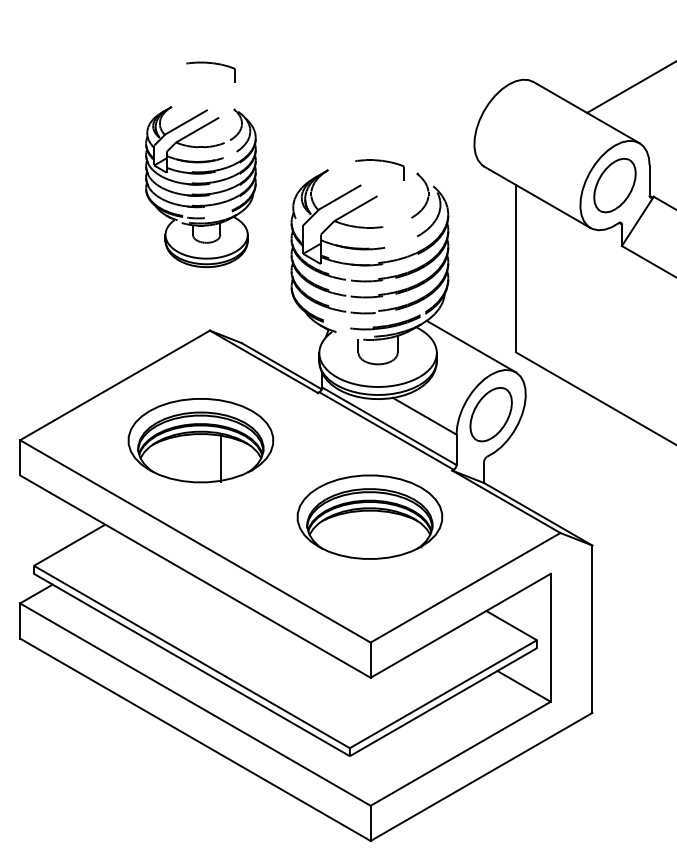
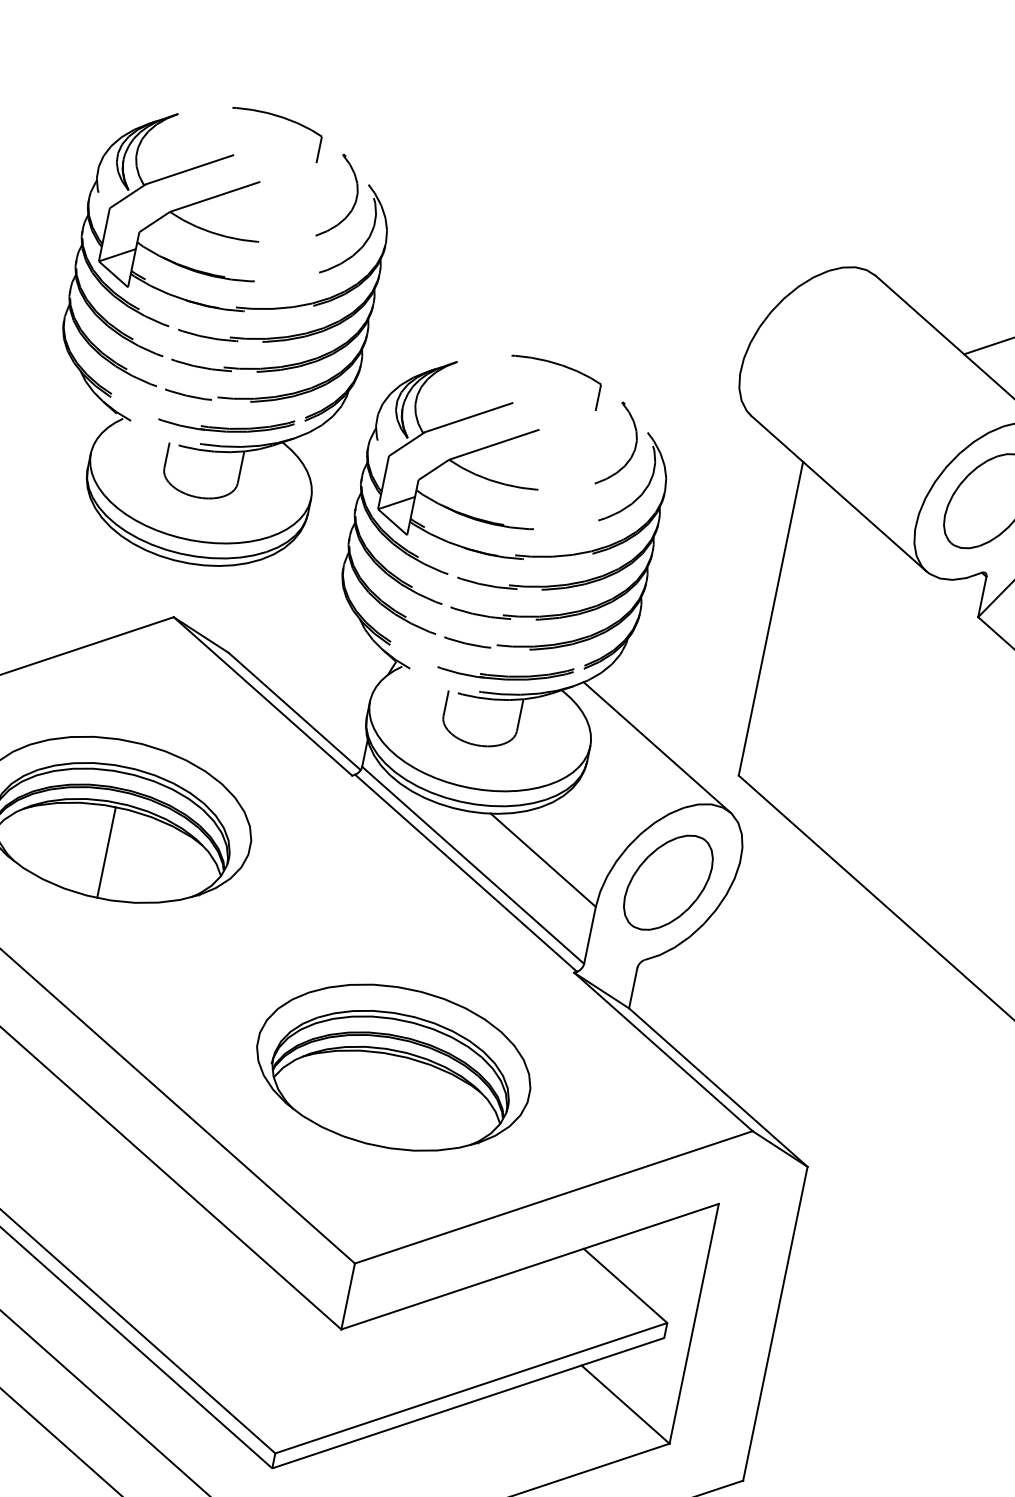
part: (200, 186) -> (211, 343), size x1.43
line: (221, 458) -> (106, 853), moved
part: (369, 516) -> (393, 1066), moved

